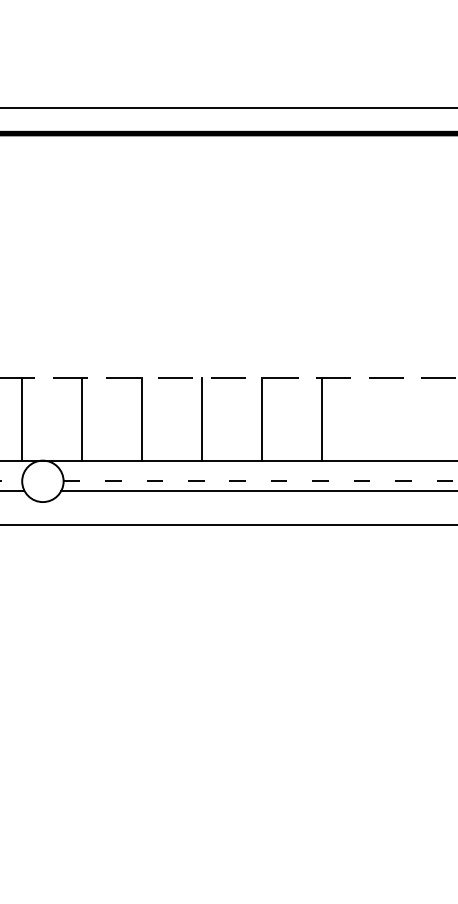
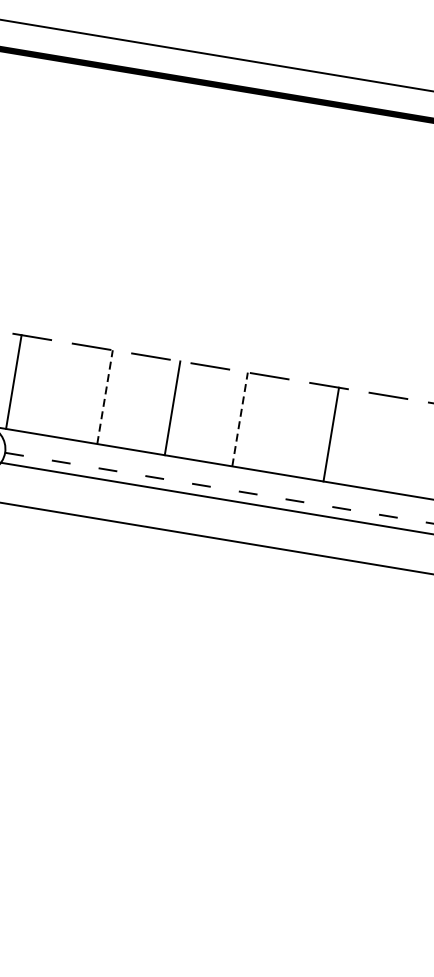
line: (82, 418) -> (14, 381), moved
line: (321, 418) -> (331, 433), moved
line: (141, 419) -> (104, 397), solid -> dashed
line: (261, 419) -> (239, 419), solid -> dashed

